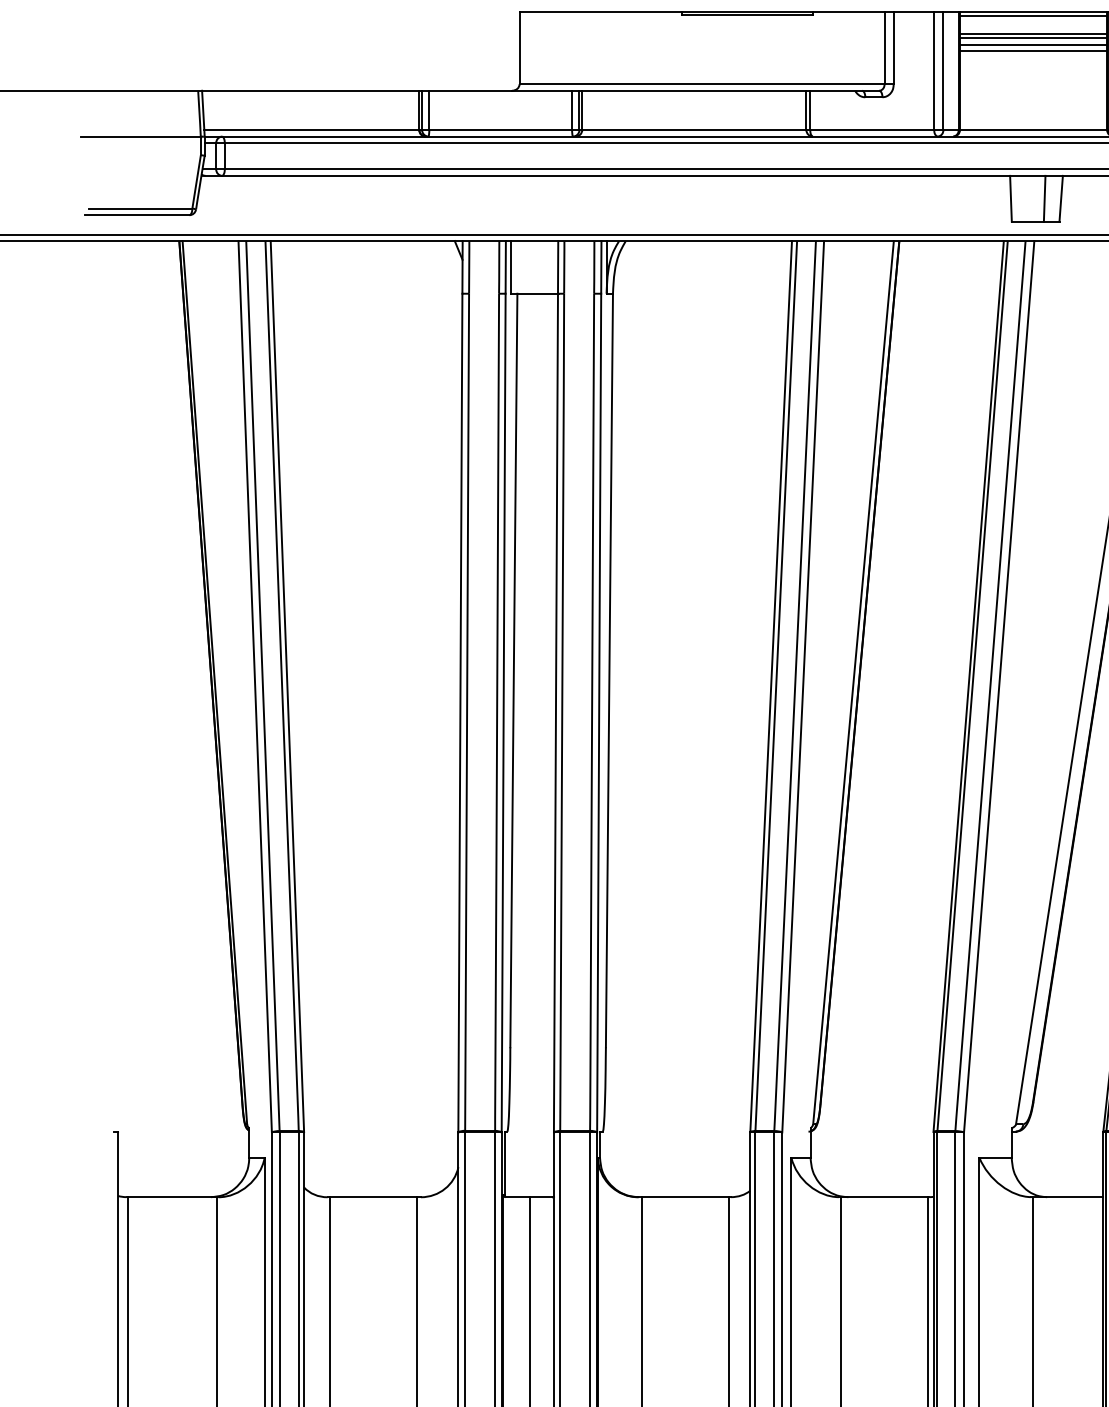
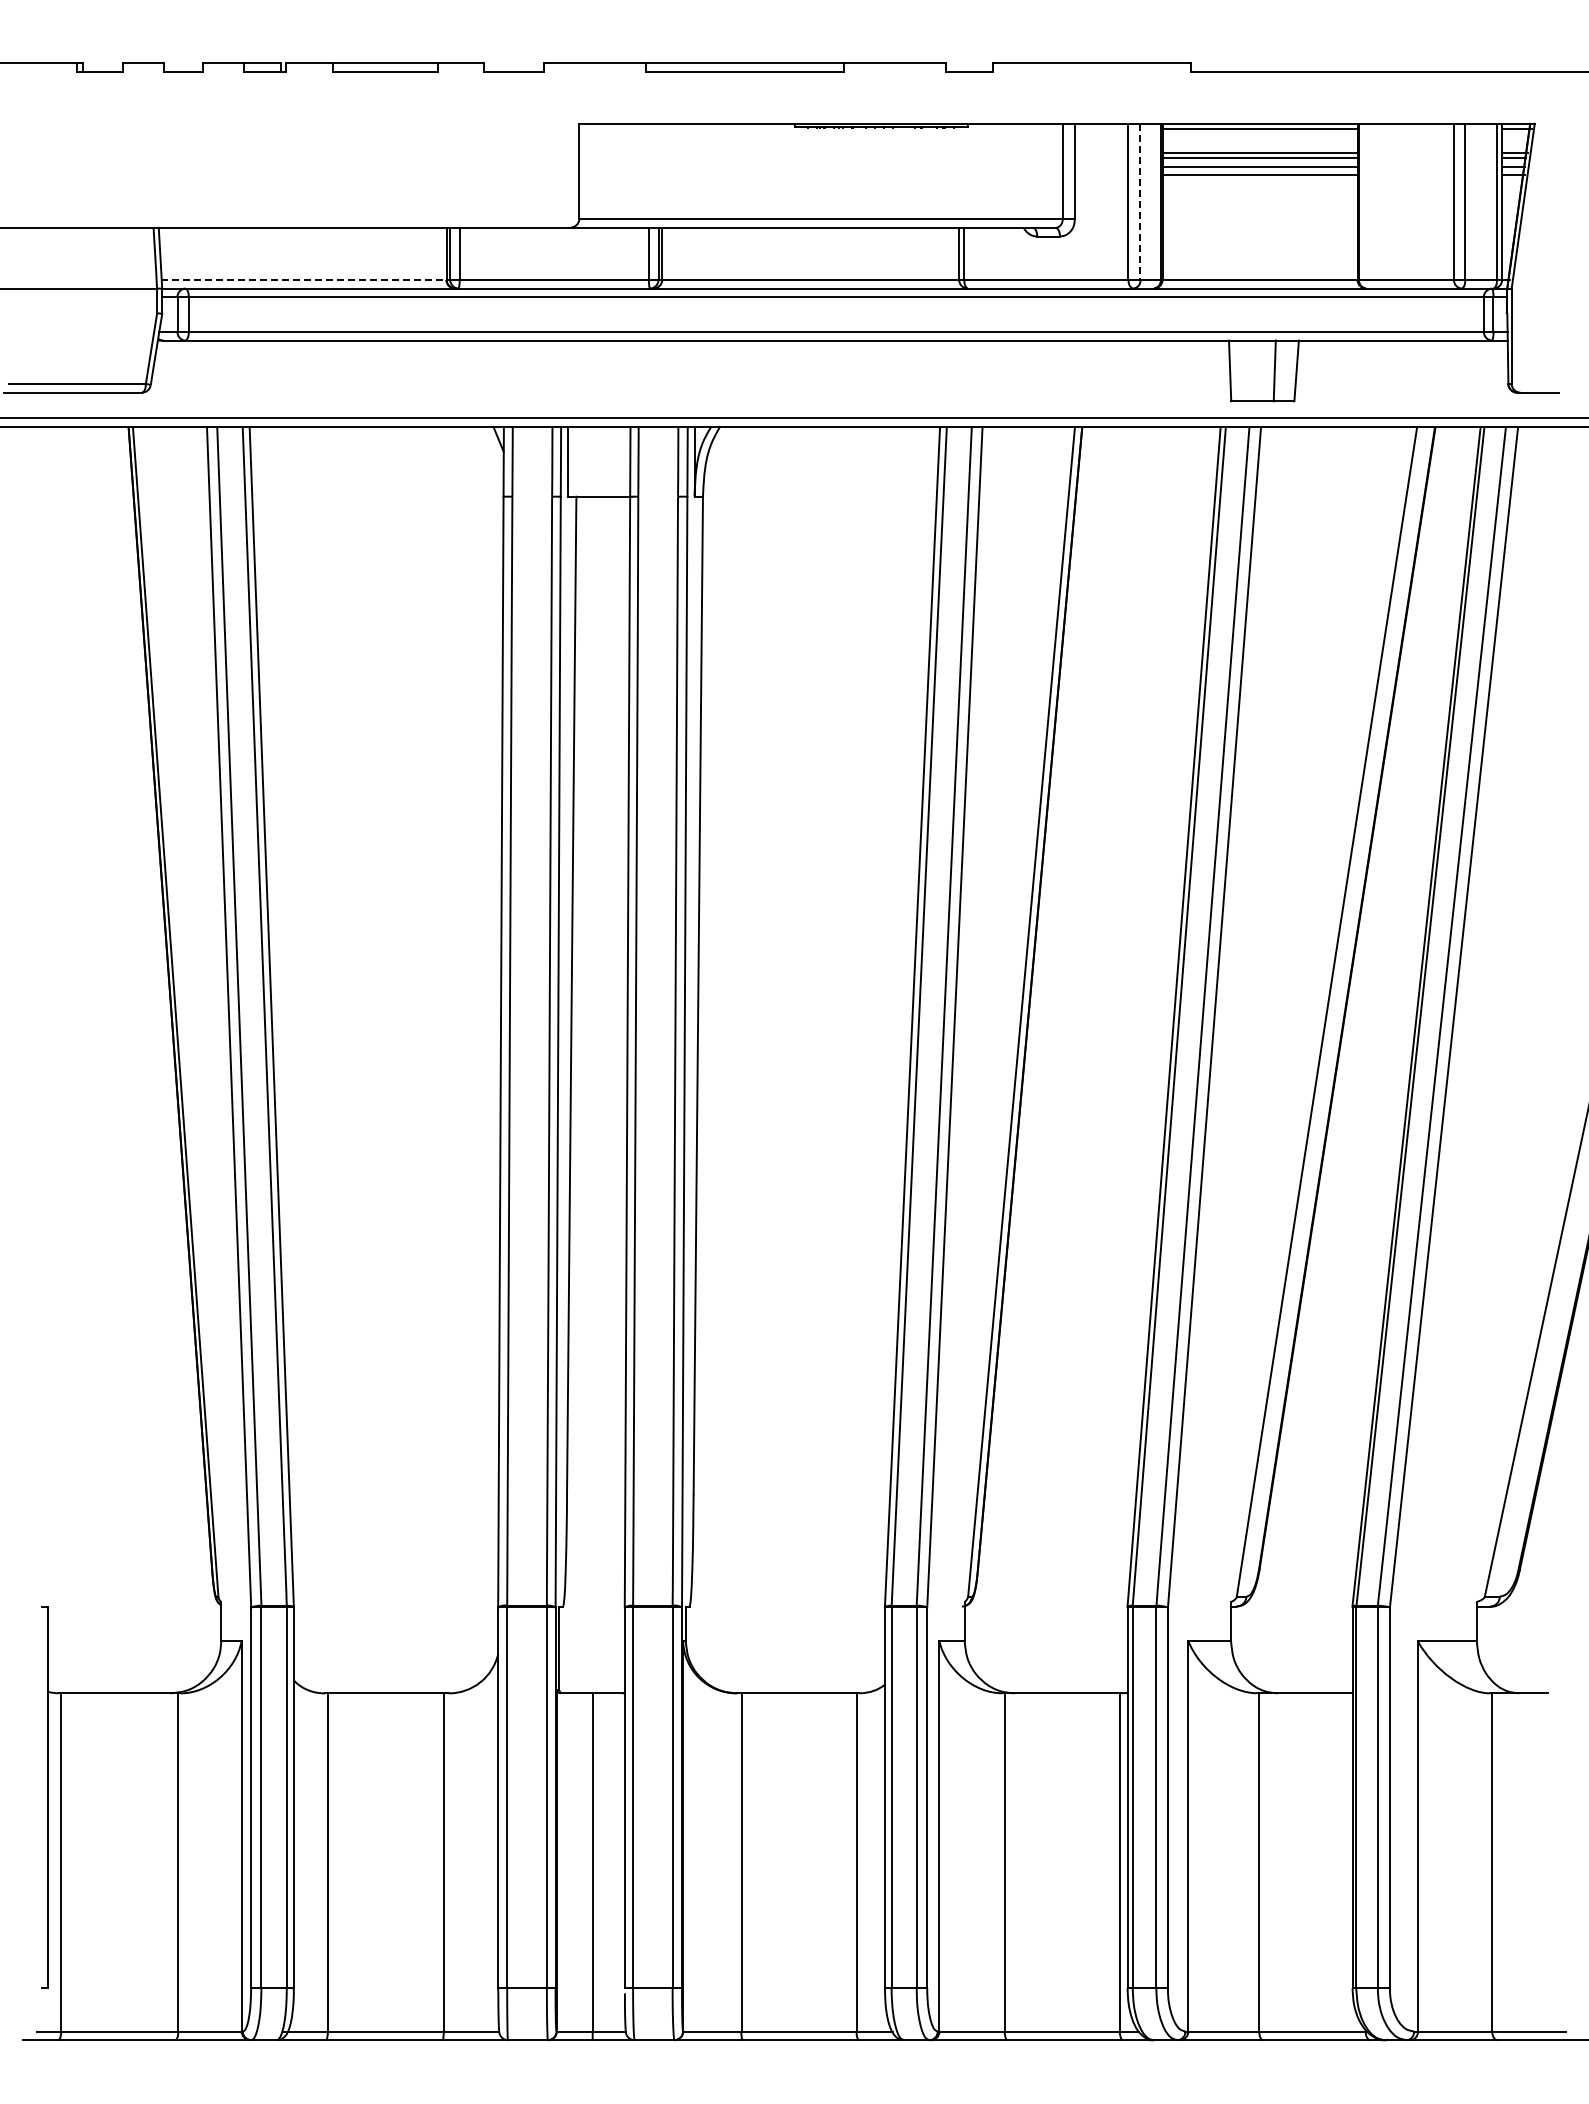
line: (943, 71) -> (1140, 202), solid -> dashed
line: (311, 130) -> (303, 280), solid -> dashed

